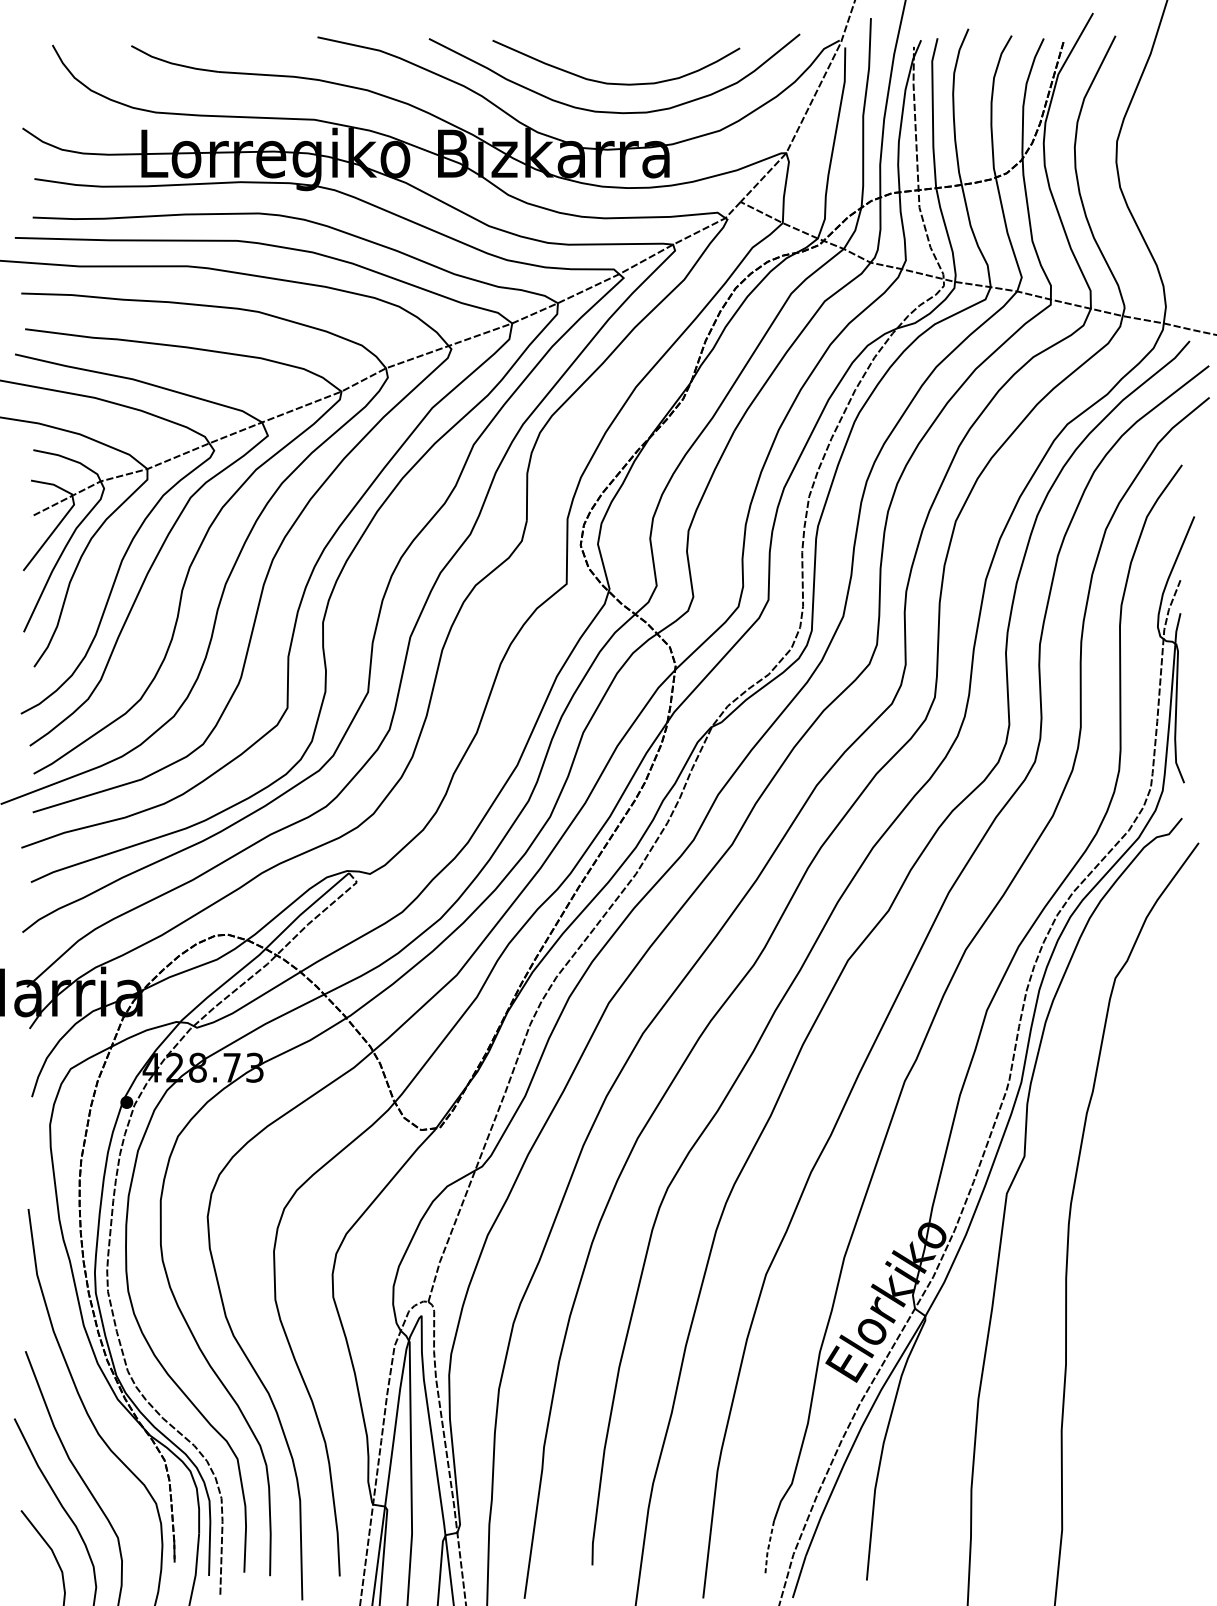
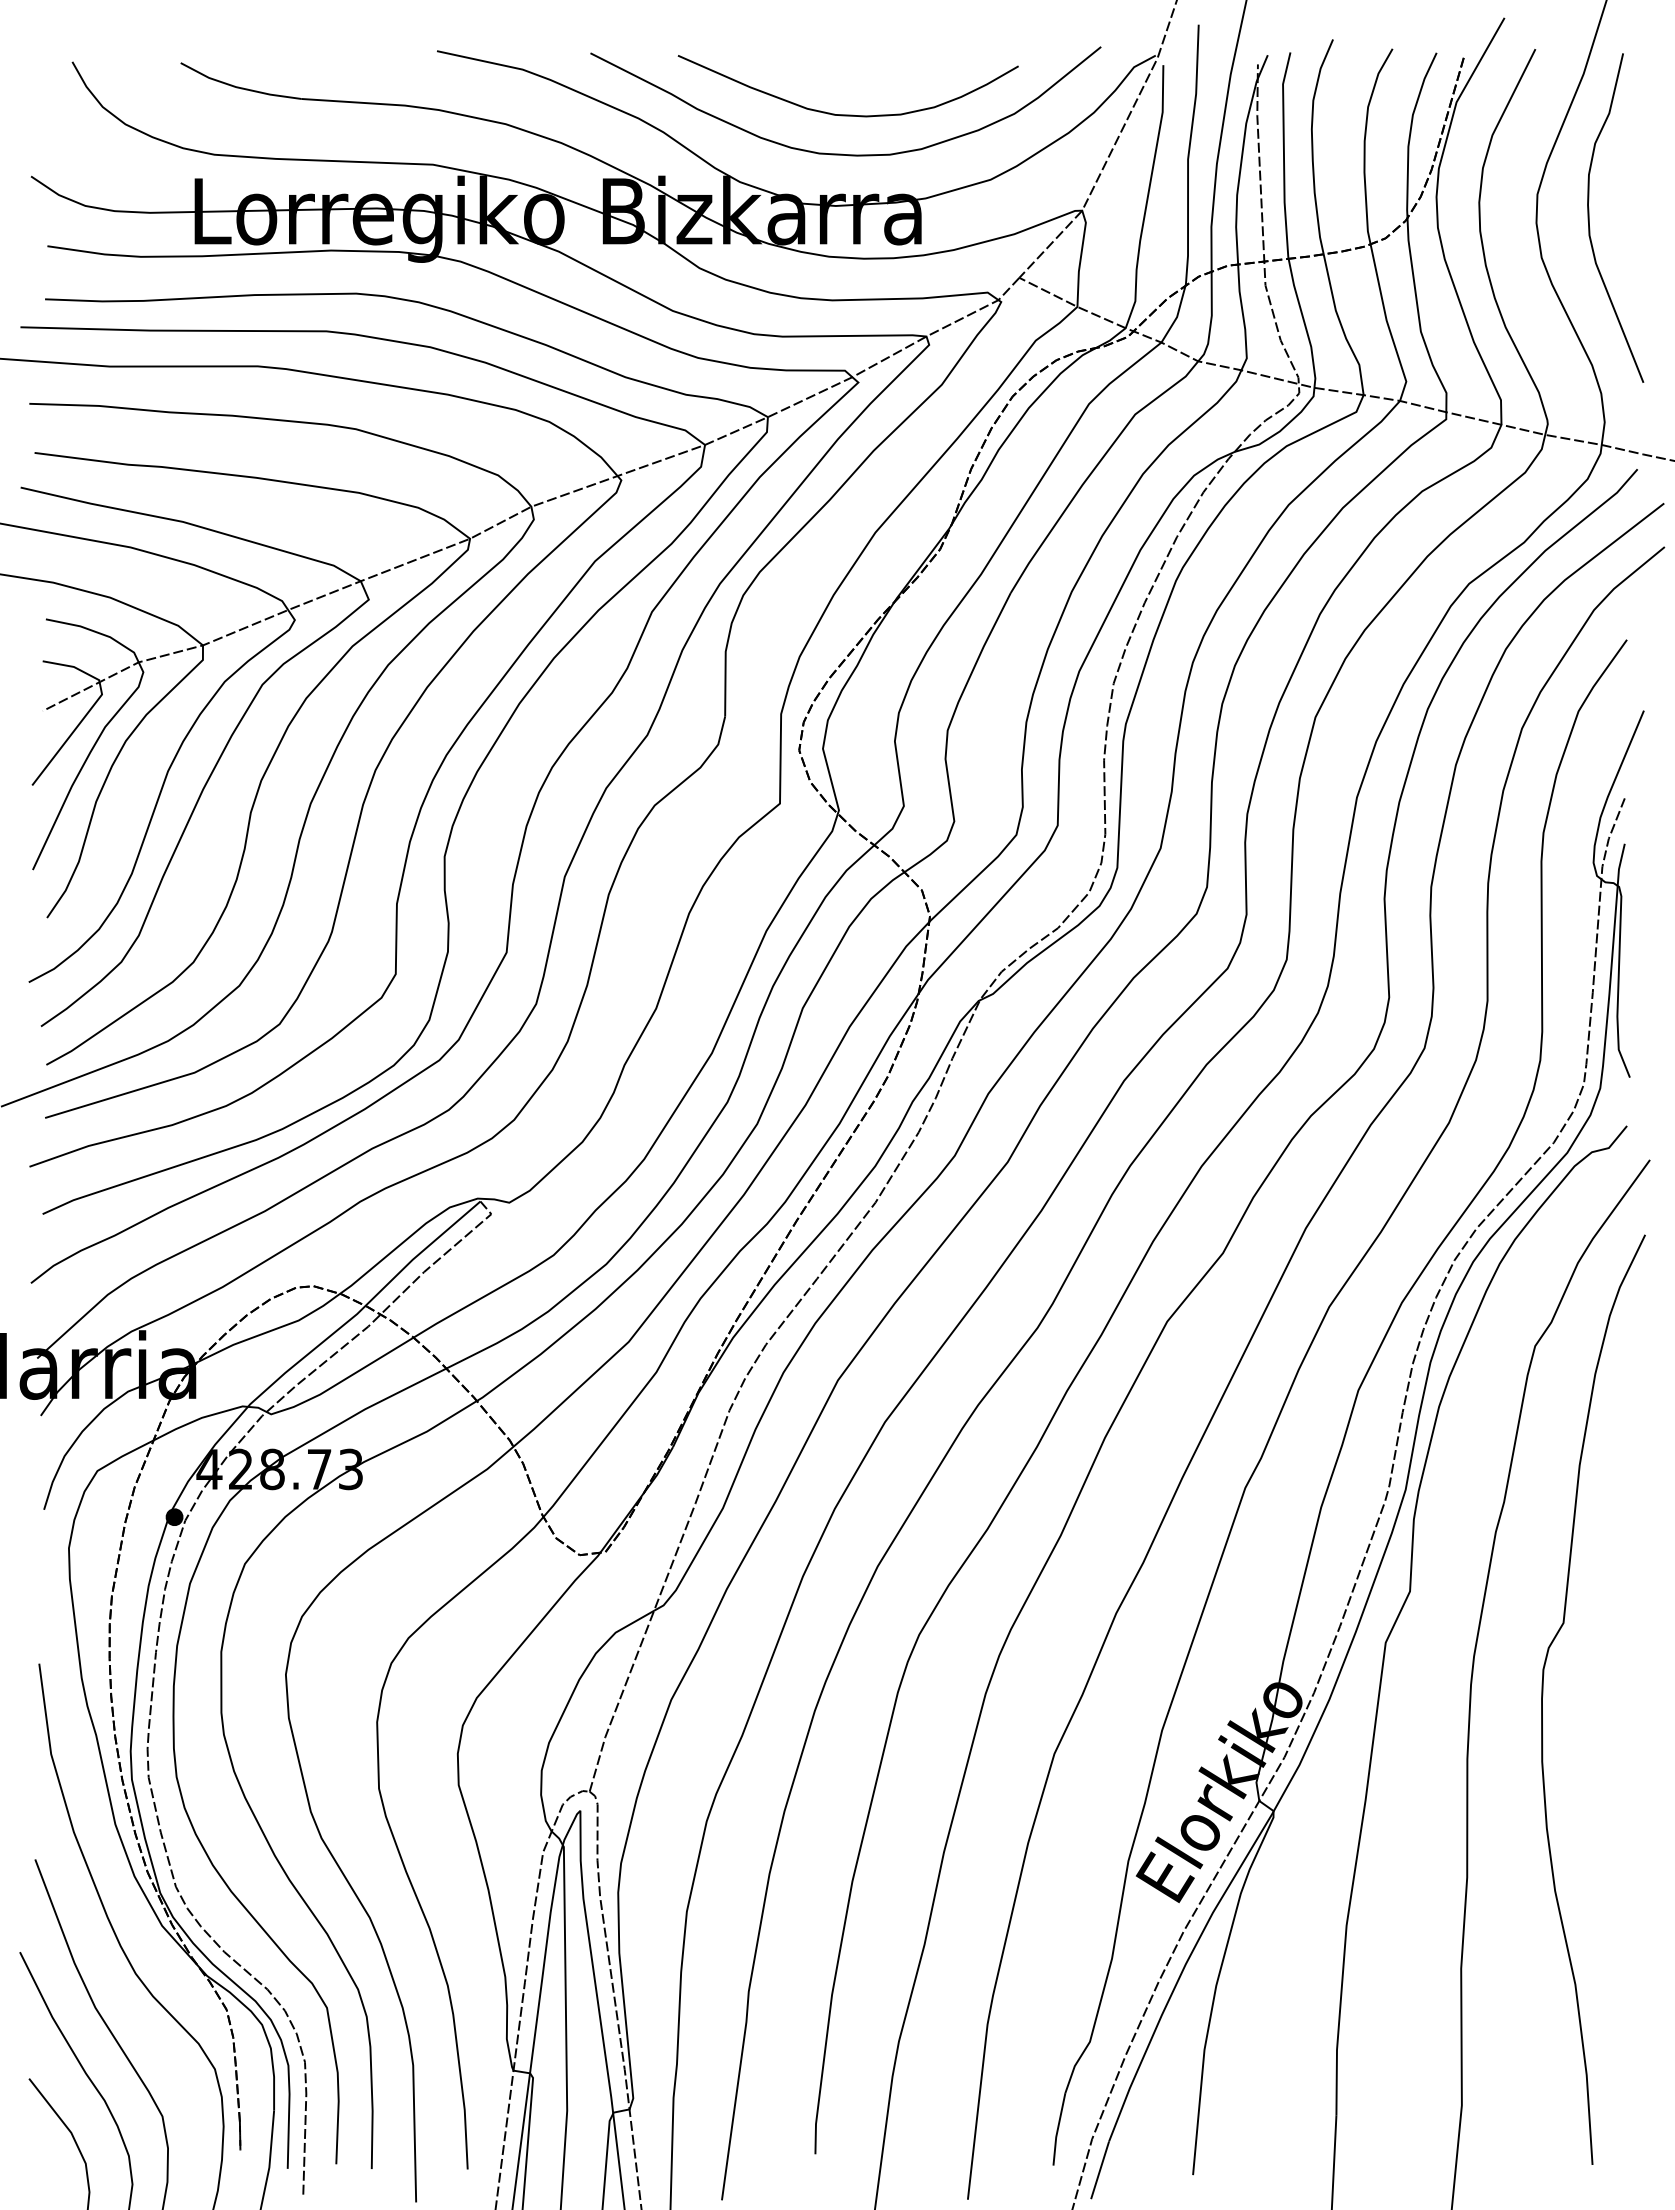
curve: (1154, 158) -> (1589, 217), added
curve: (1121, 1232) -> (1543, 1695), added
line: (768, 1548) -> (1057, 2130), dashed -> solid

